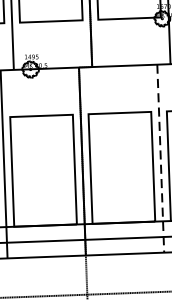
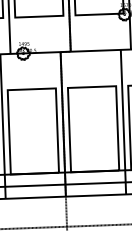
line: (160, 159) -> (123, 122), dashed -> solid

